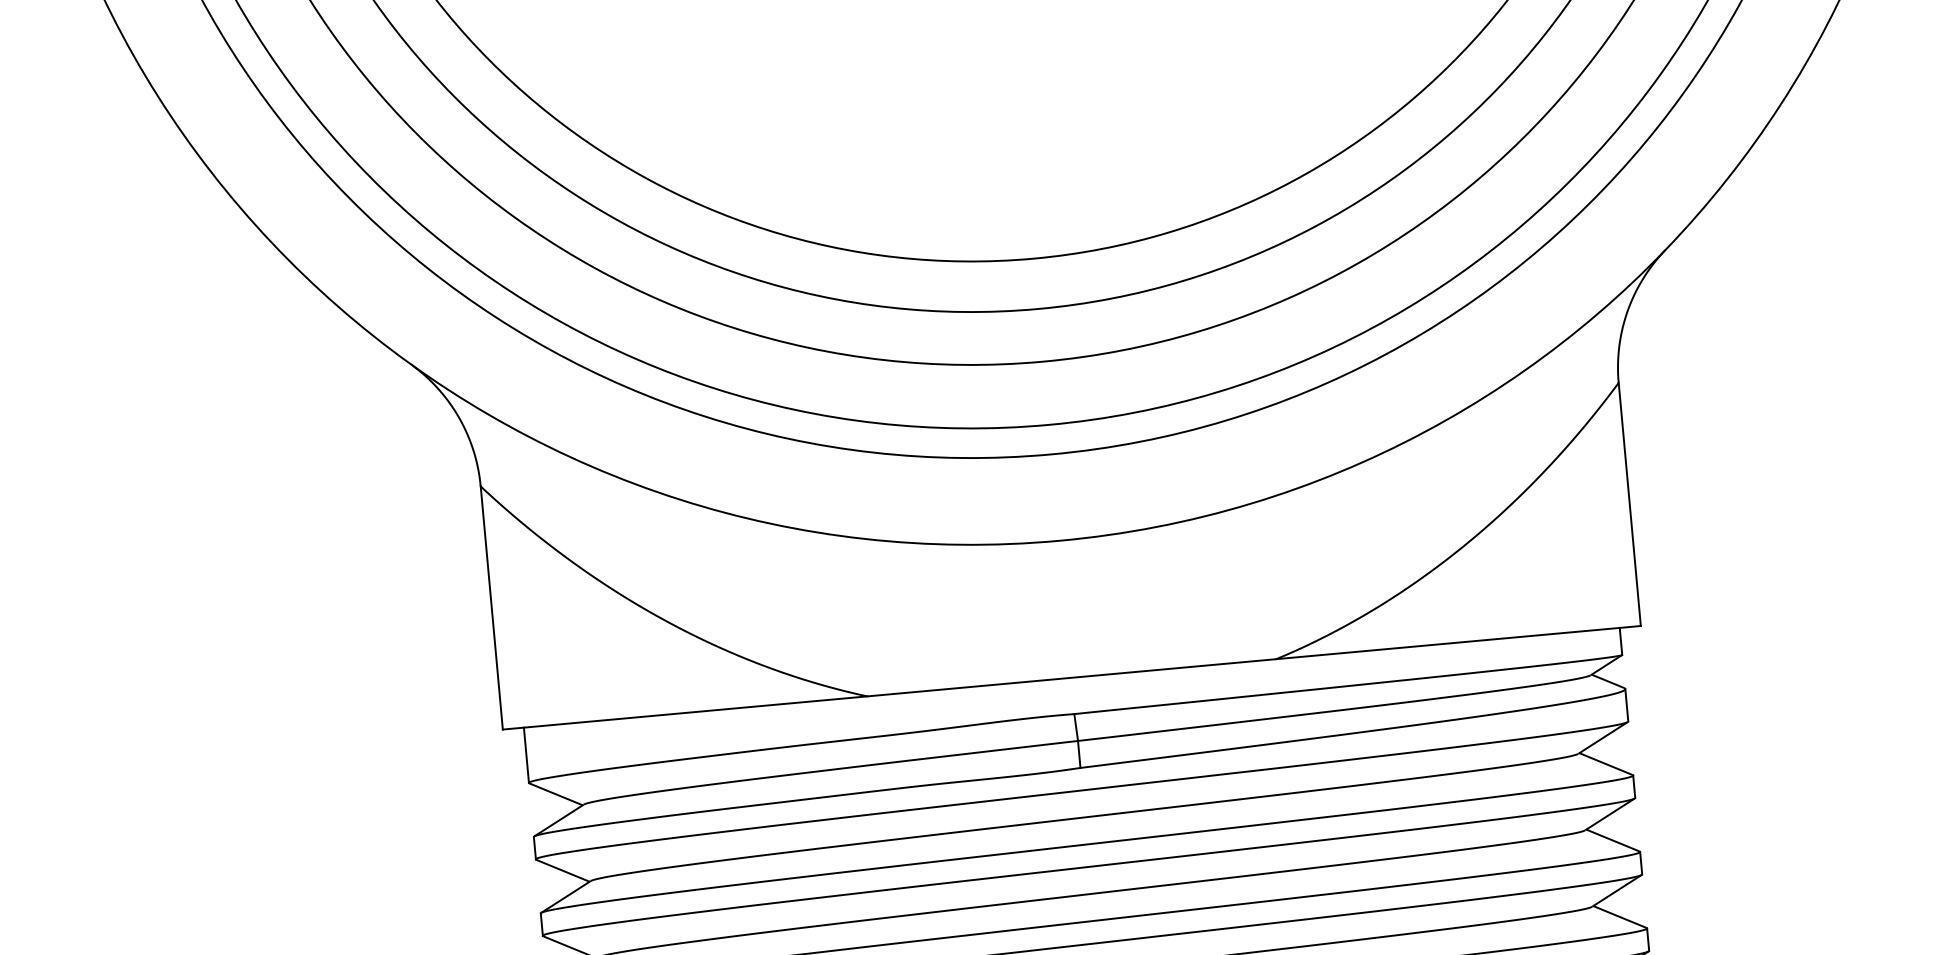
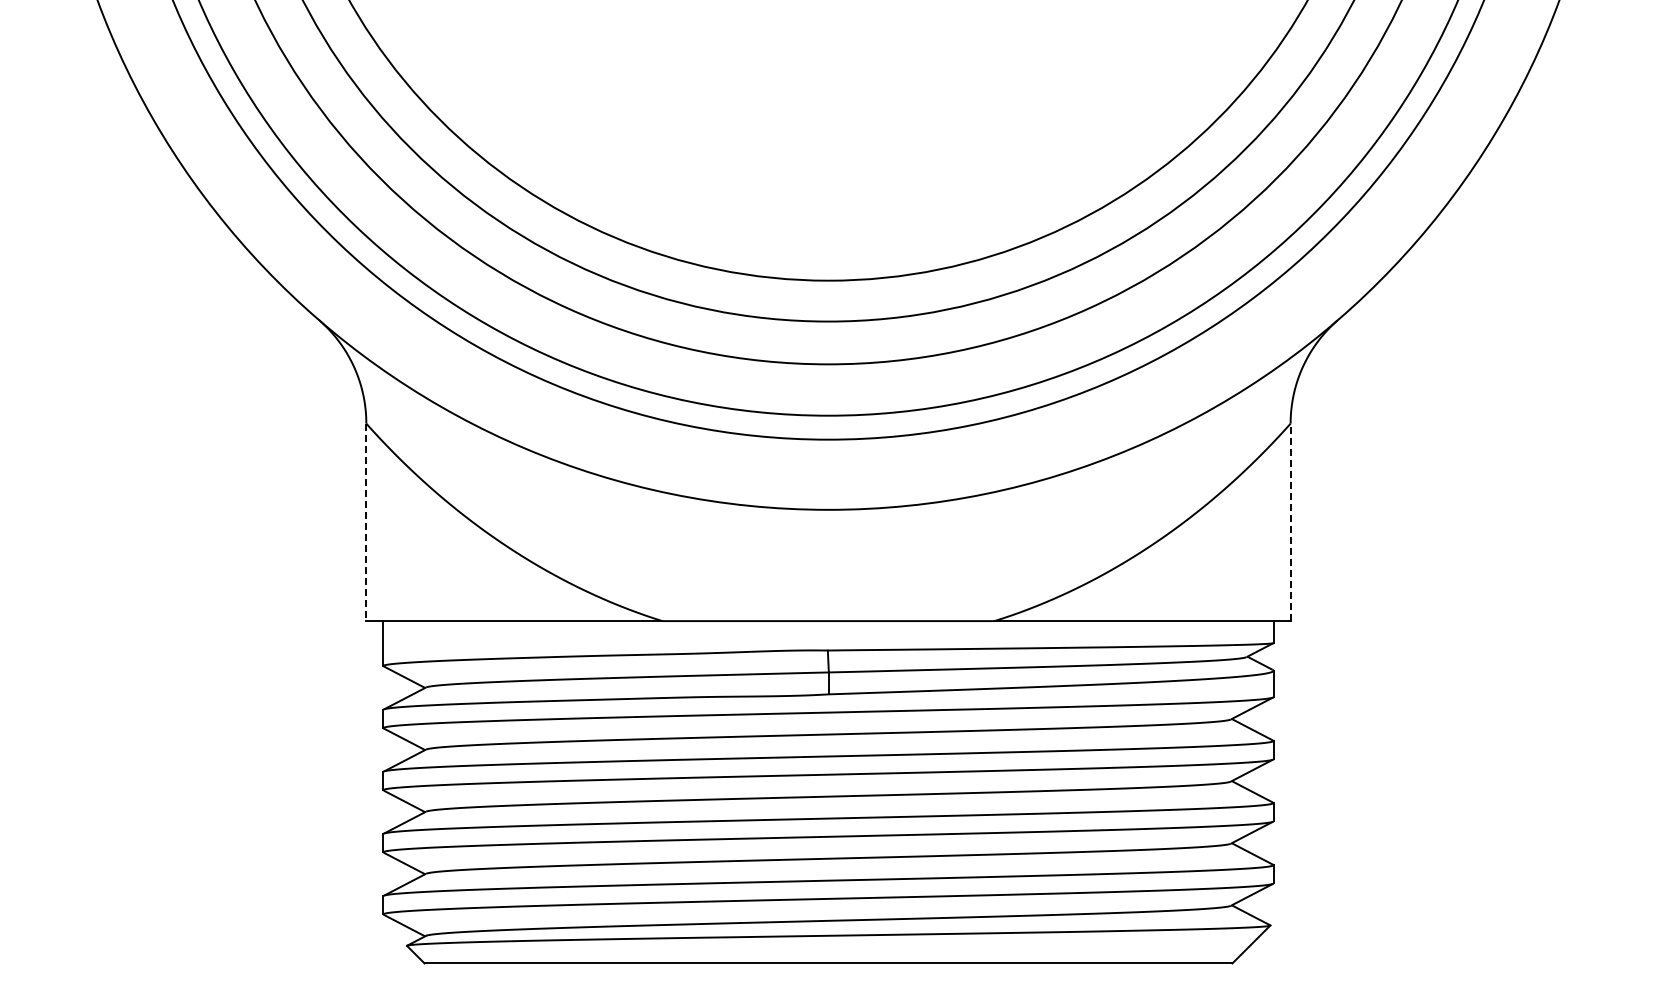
line: (1629, 504) -> (1290, 522), solid -> dashed
line: (491, 608) -> (366, 522), solid -> dashed

